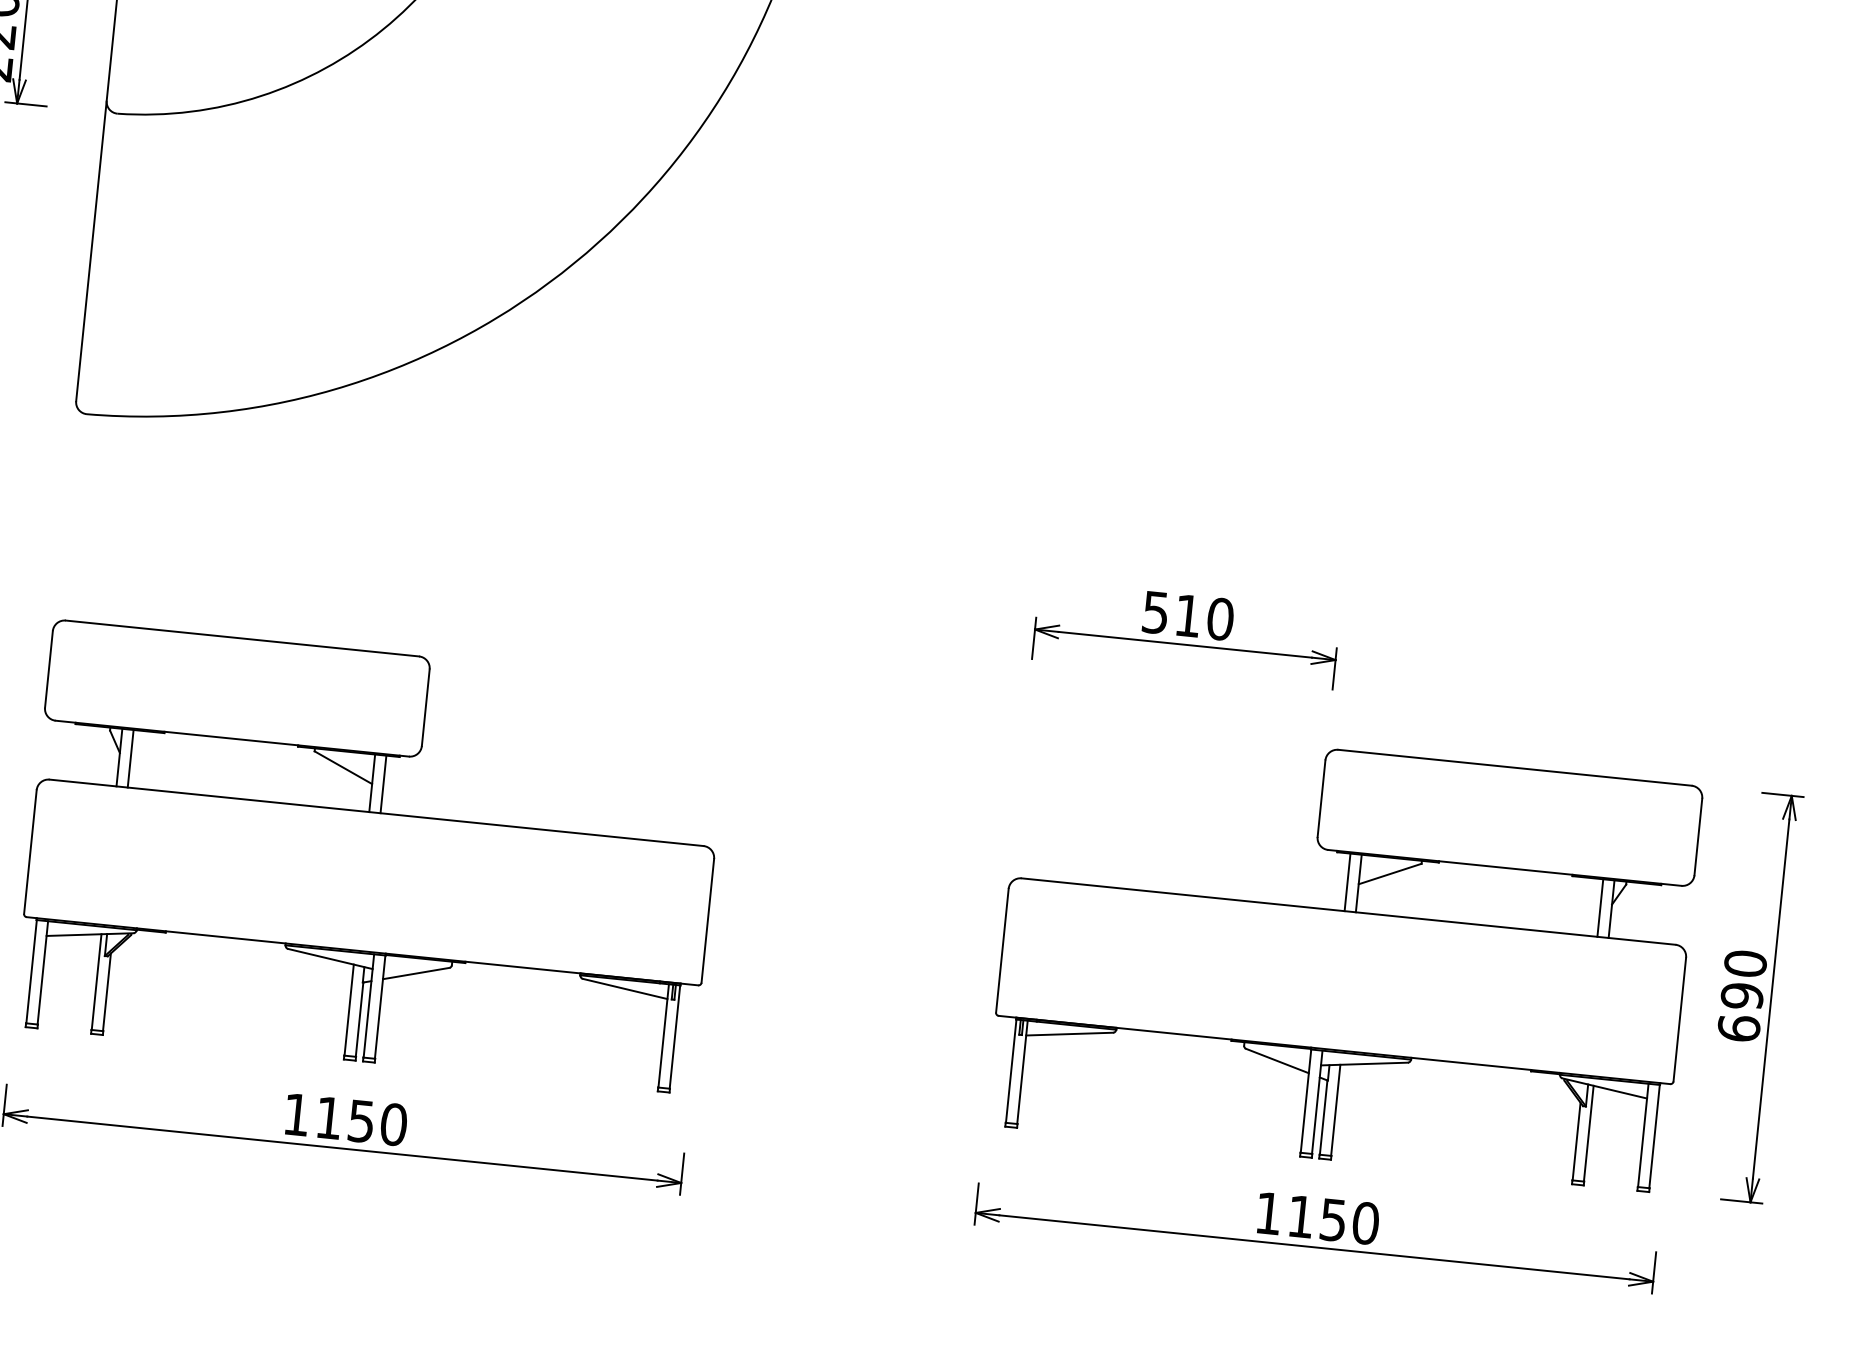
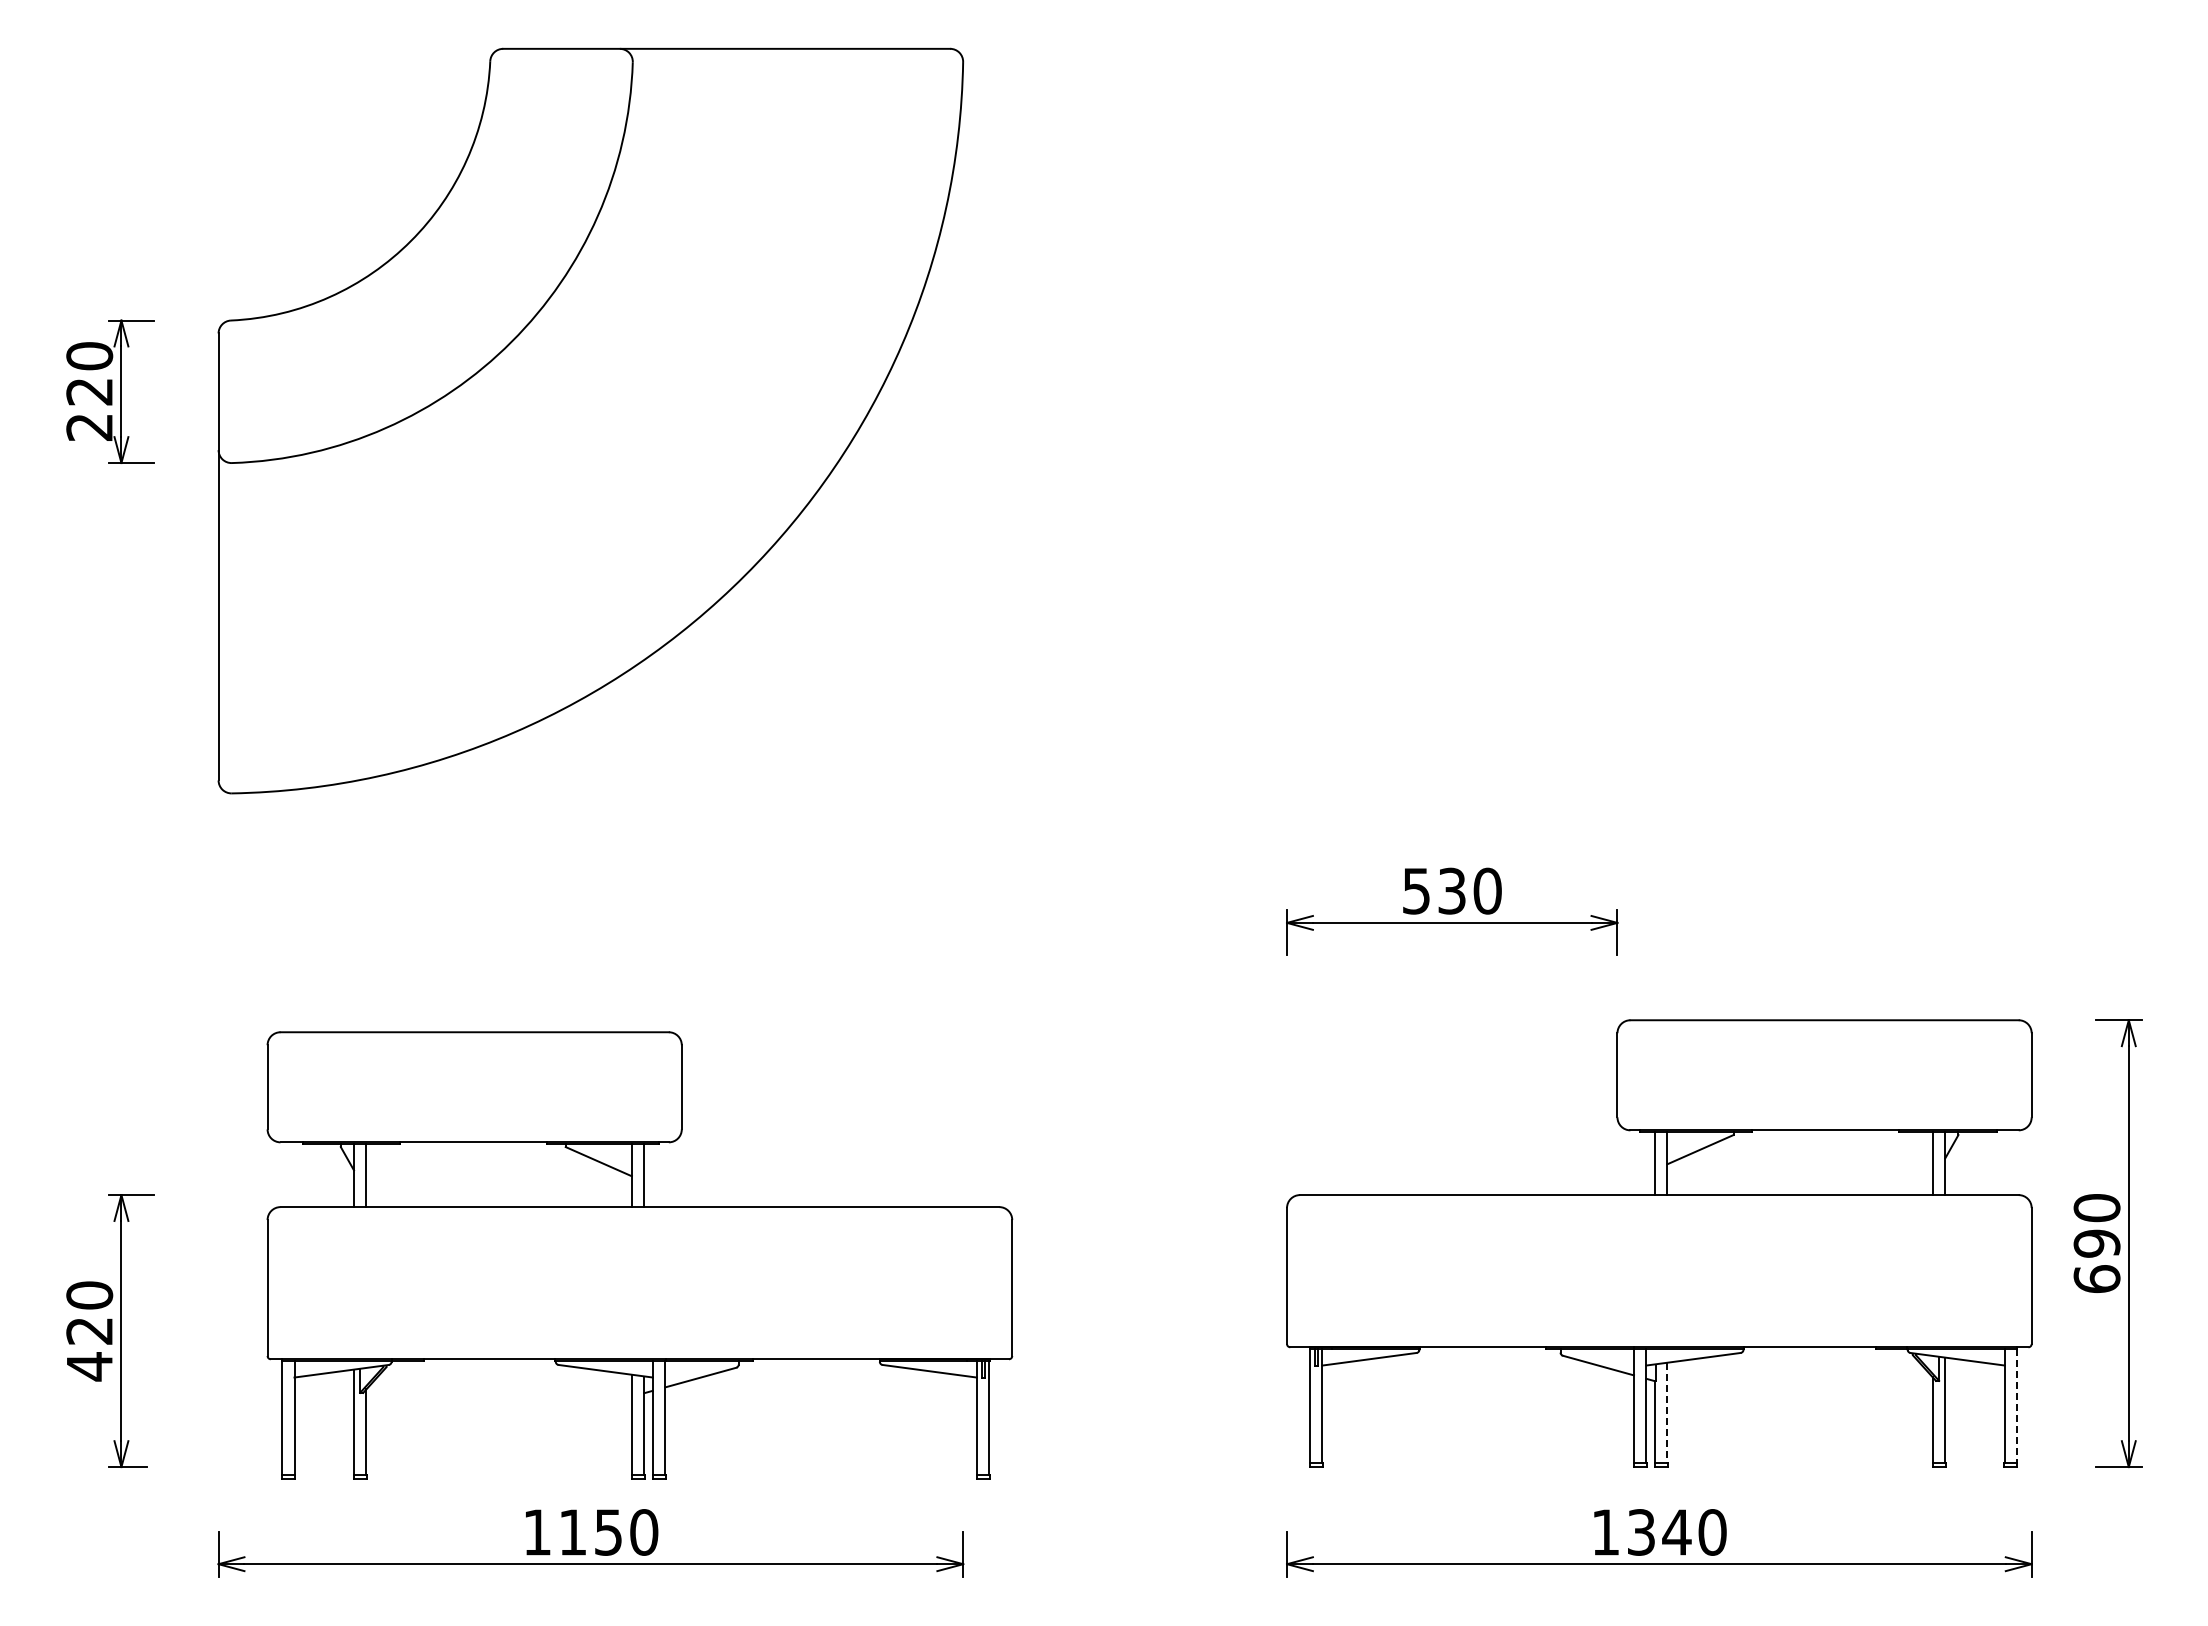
text: (1187, 615) -> (1451, 890), 510 -> 530
part: (371, 856) -> (639, 1255), moved
line: (1335, 1110) -> (1667, 1413), solid -> dashed
line: (1654, 1136) -> (2017, 1406), solid -> dashed
text: (1317, 1218) -> (1659, 1532), 1150 -> 1340

